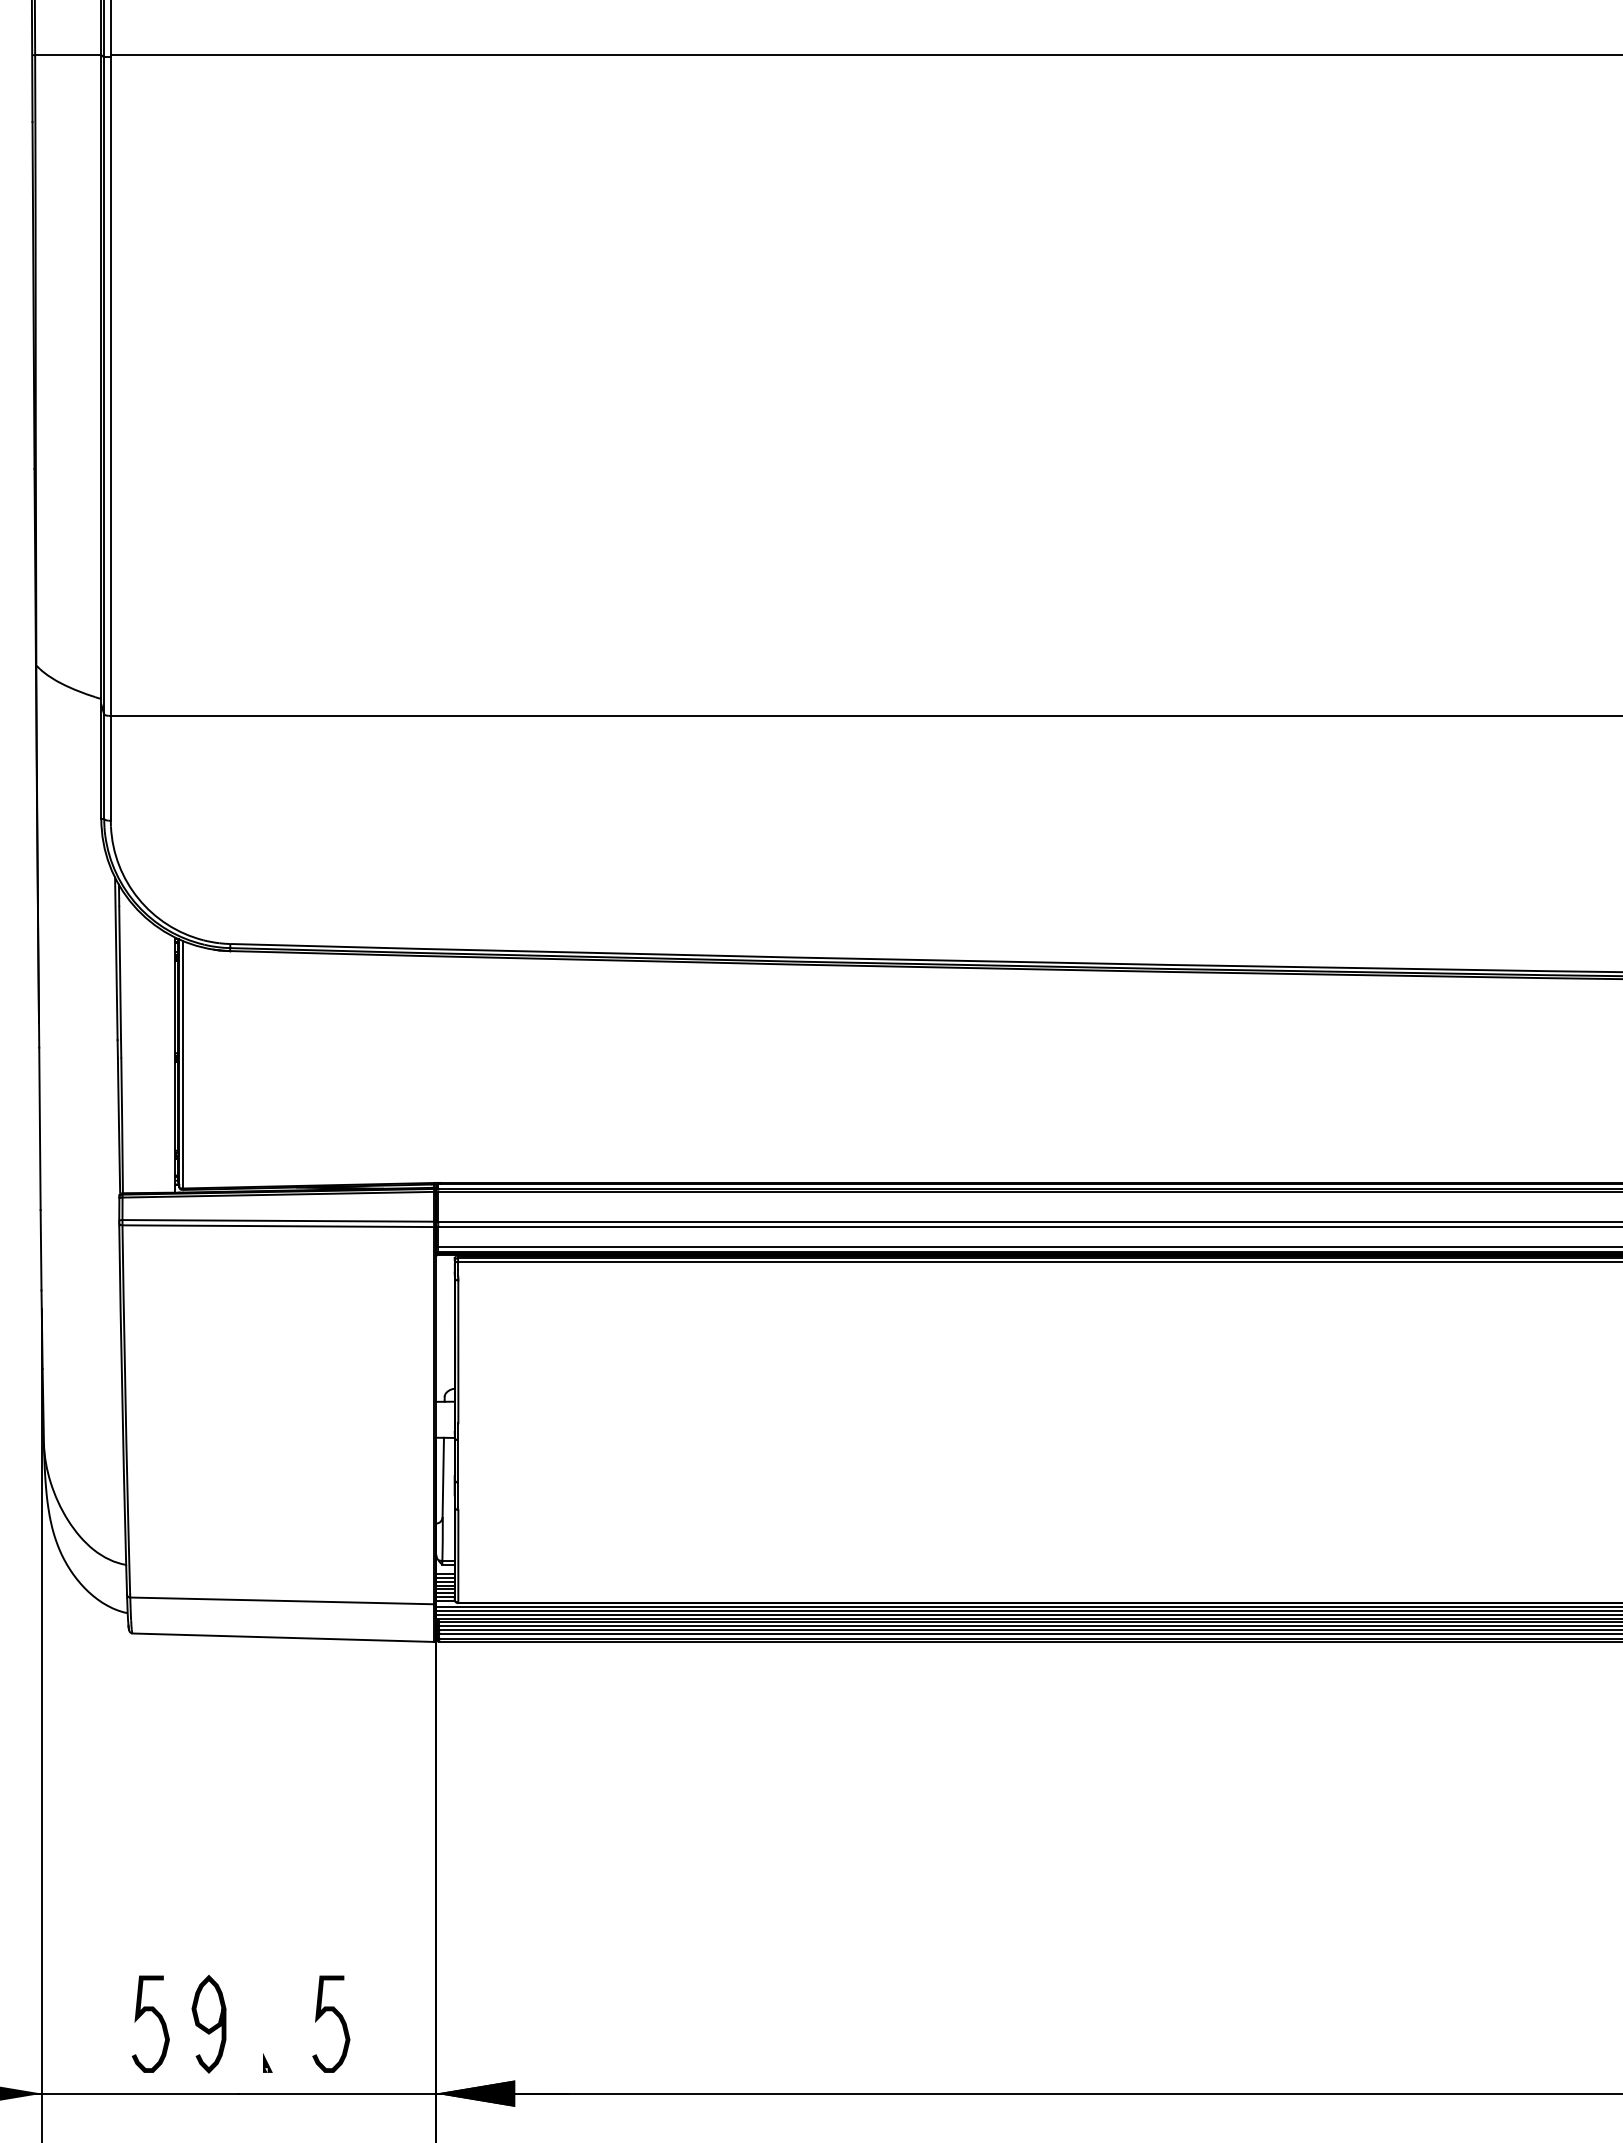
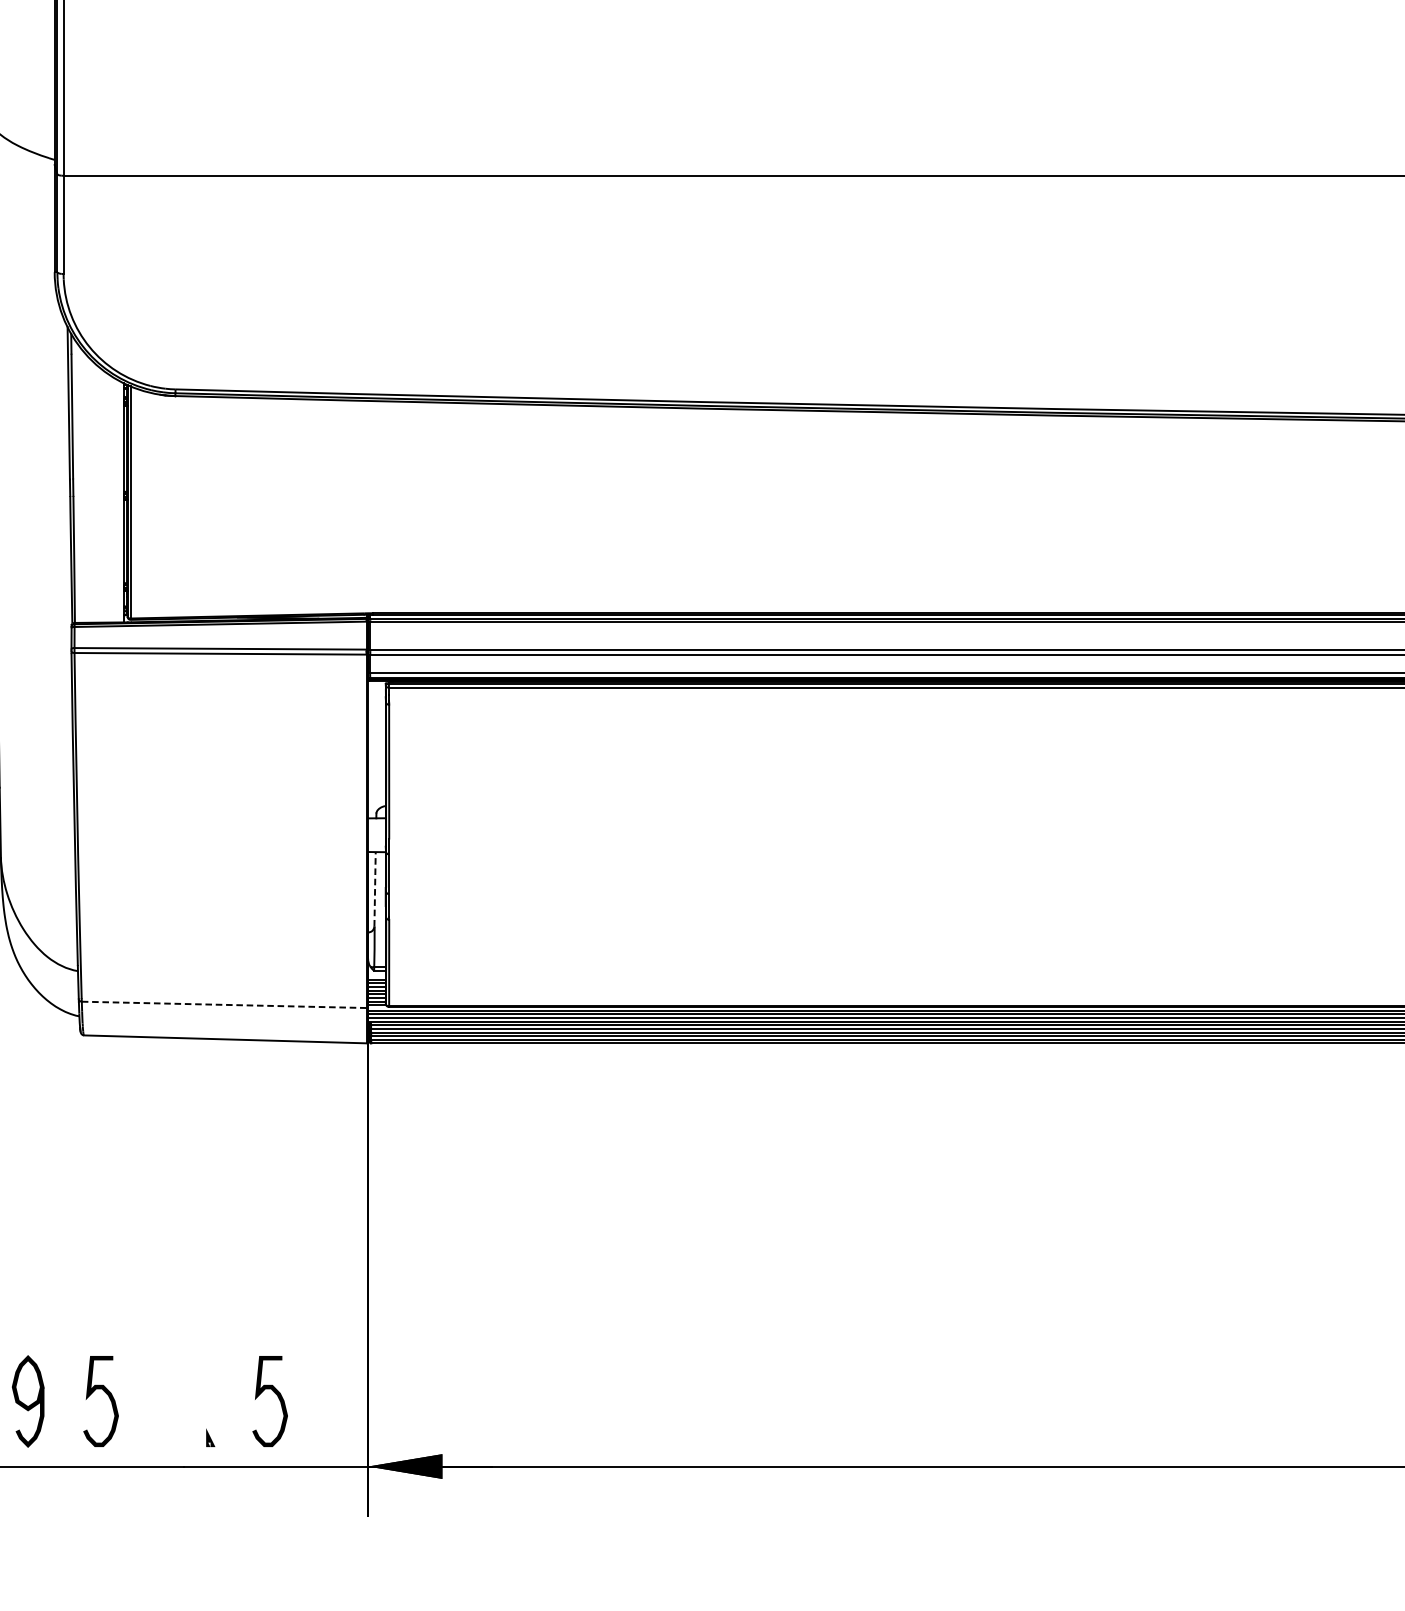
line: (443, 1477) -> (375, 889), solid -> dashed
line: (282, 1600) -> (224, 1004), solid -> dashed
curve: (205, 2026) -> (24, 1403), moved

